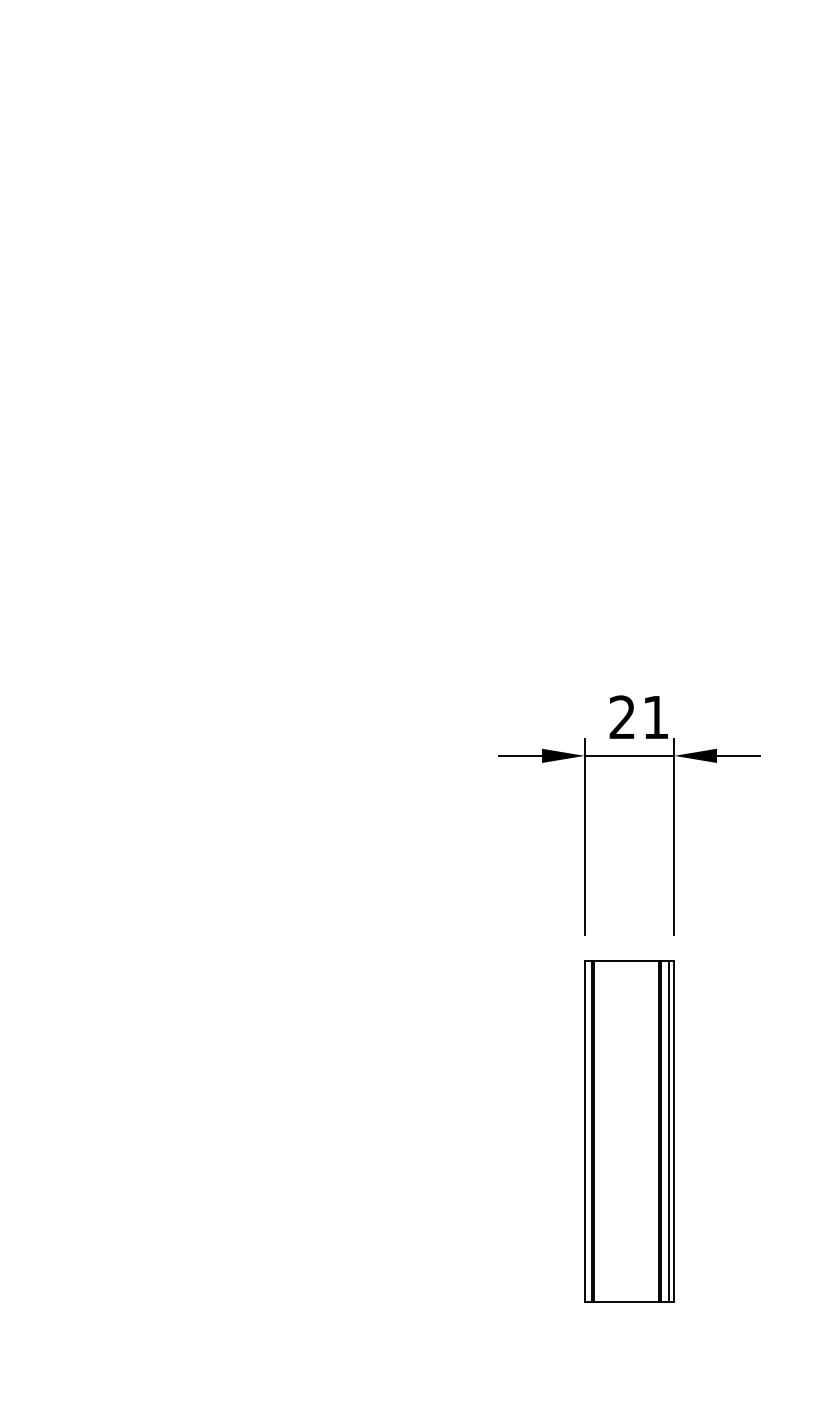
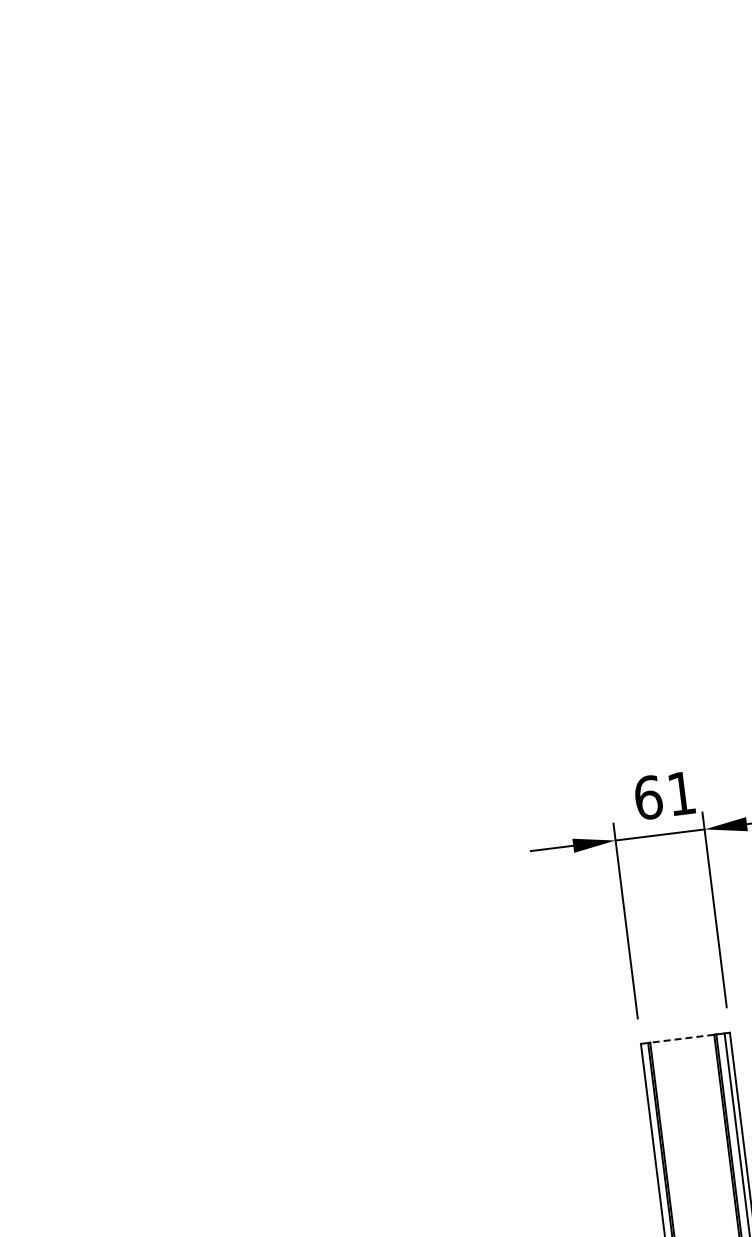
text: (622, 717) -> (648, 797), 21 -> 61
line: (625, 960) -> (681, 1038), solid -> dashed

